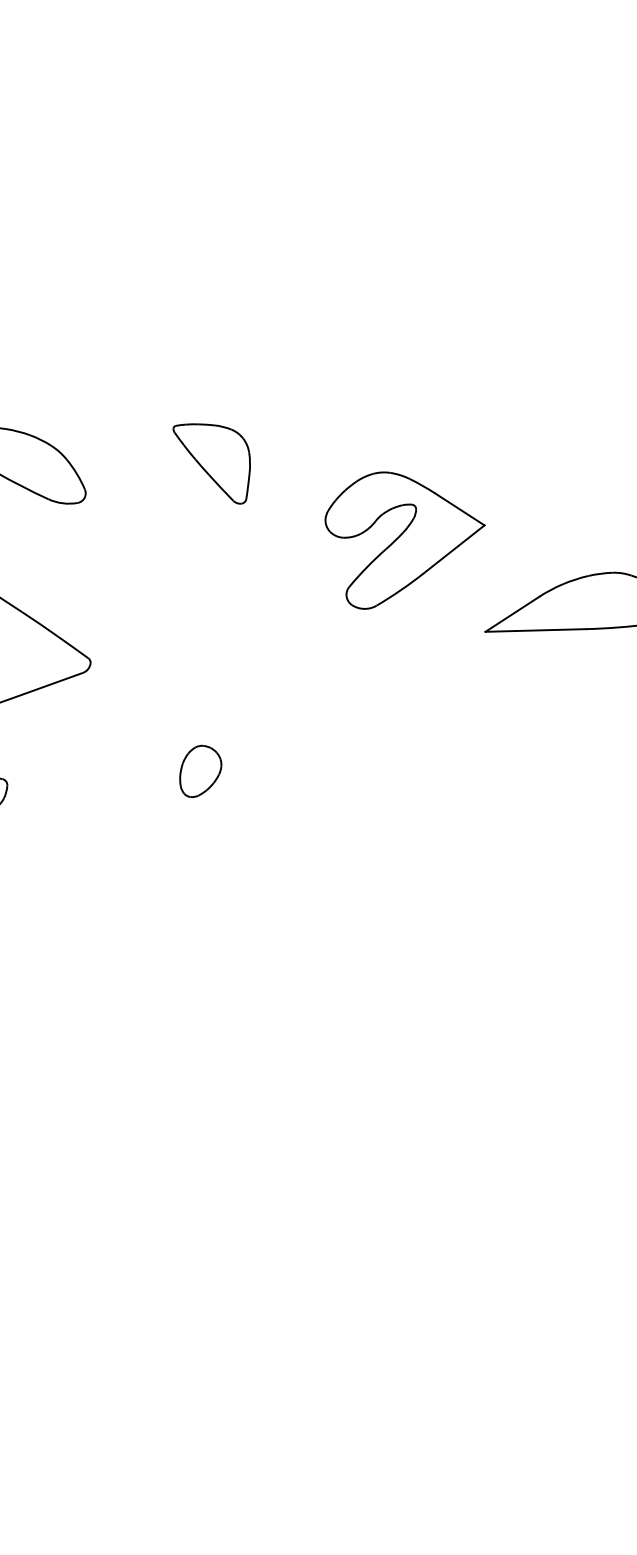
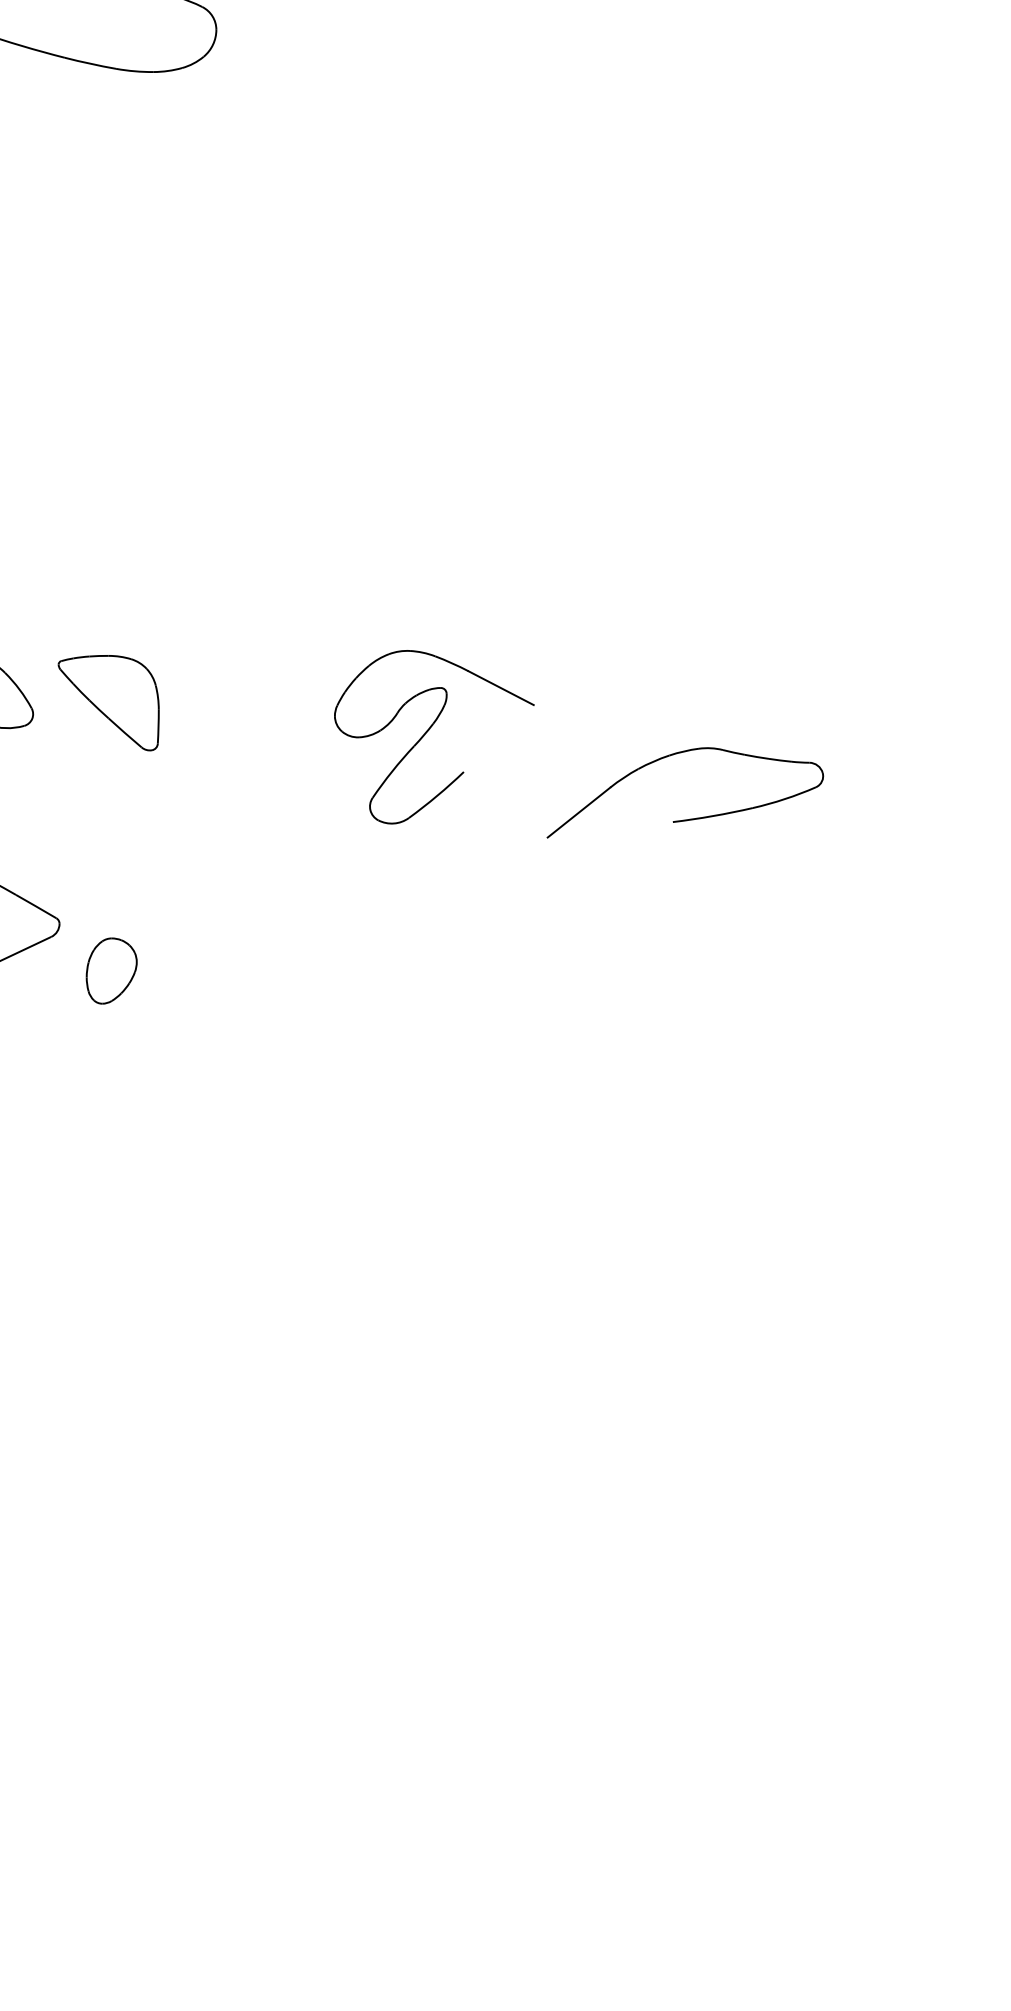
part: (210, 463) -> (108, 703), moved
line: (453, 549) -> (498, 738), removed
line: (535, 630) -> (609, 829), removed
part: (200, 771) -> (111, 970), moved

